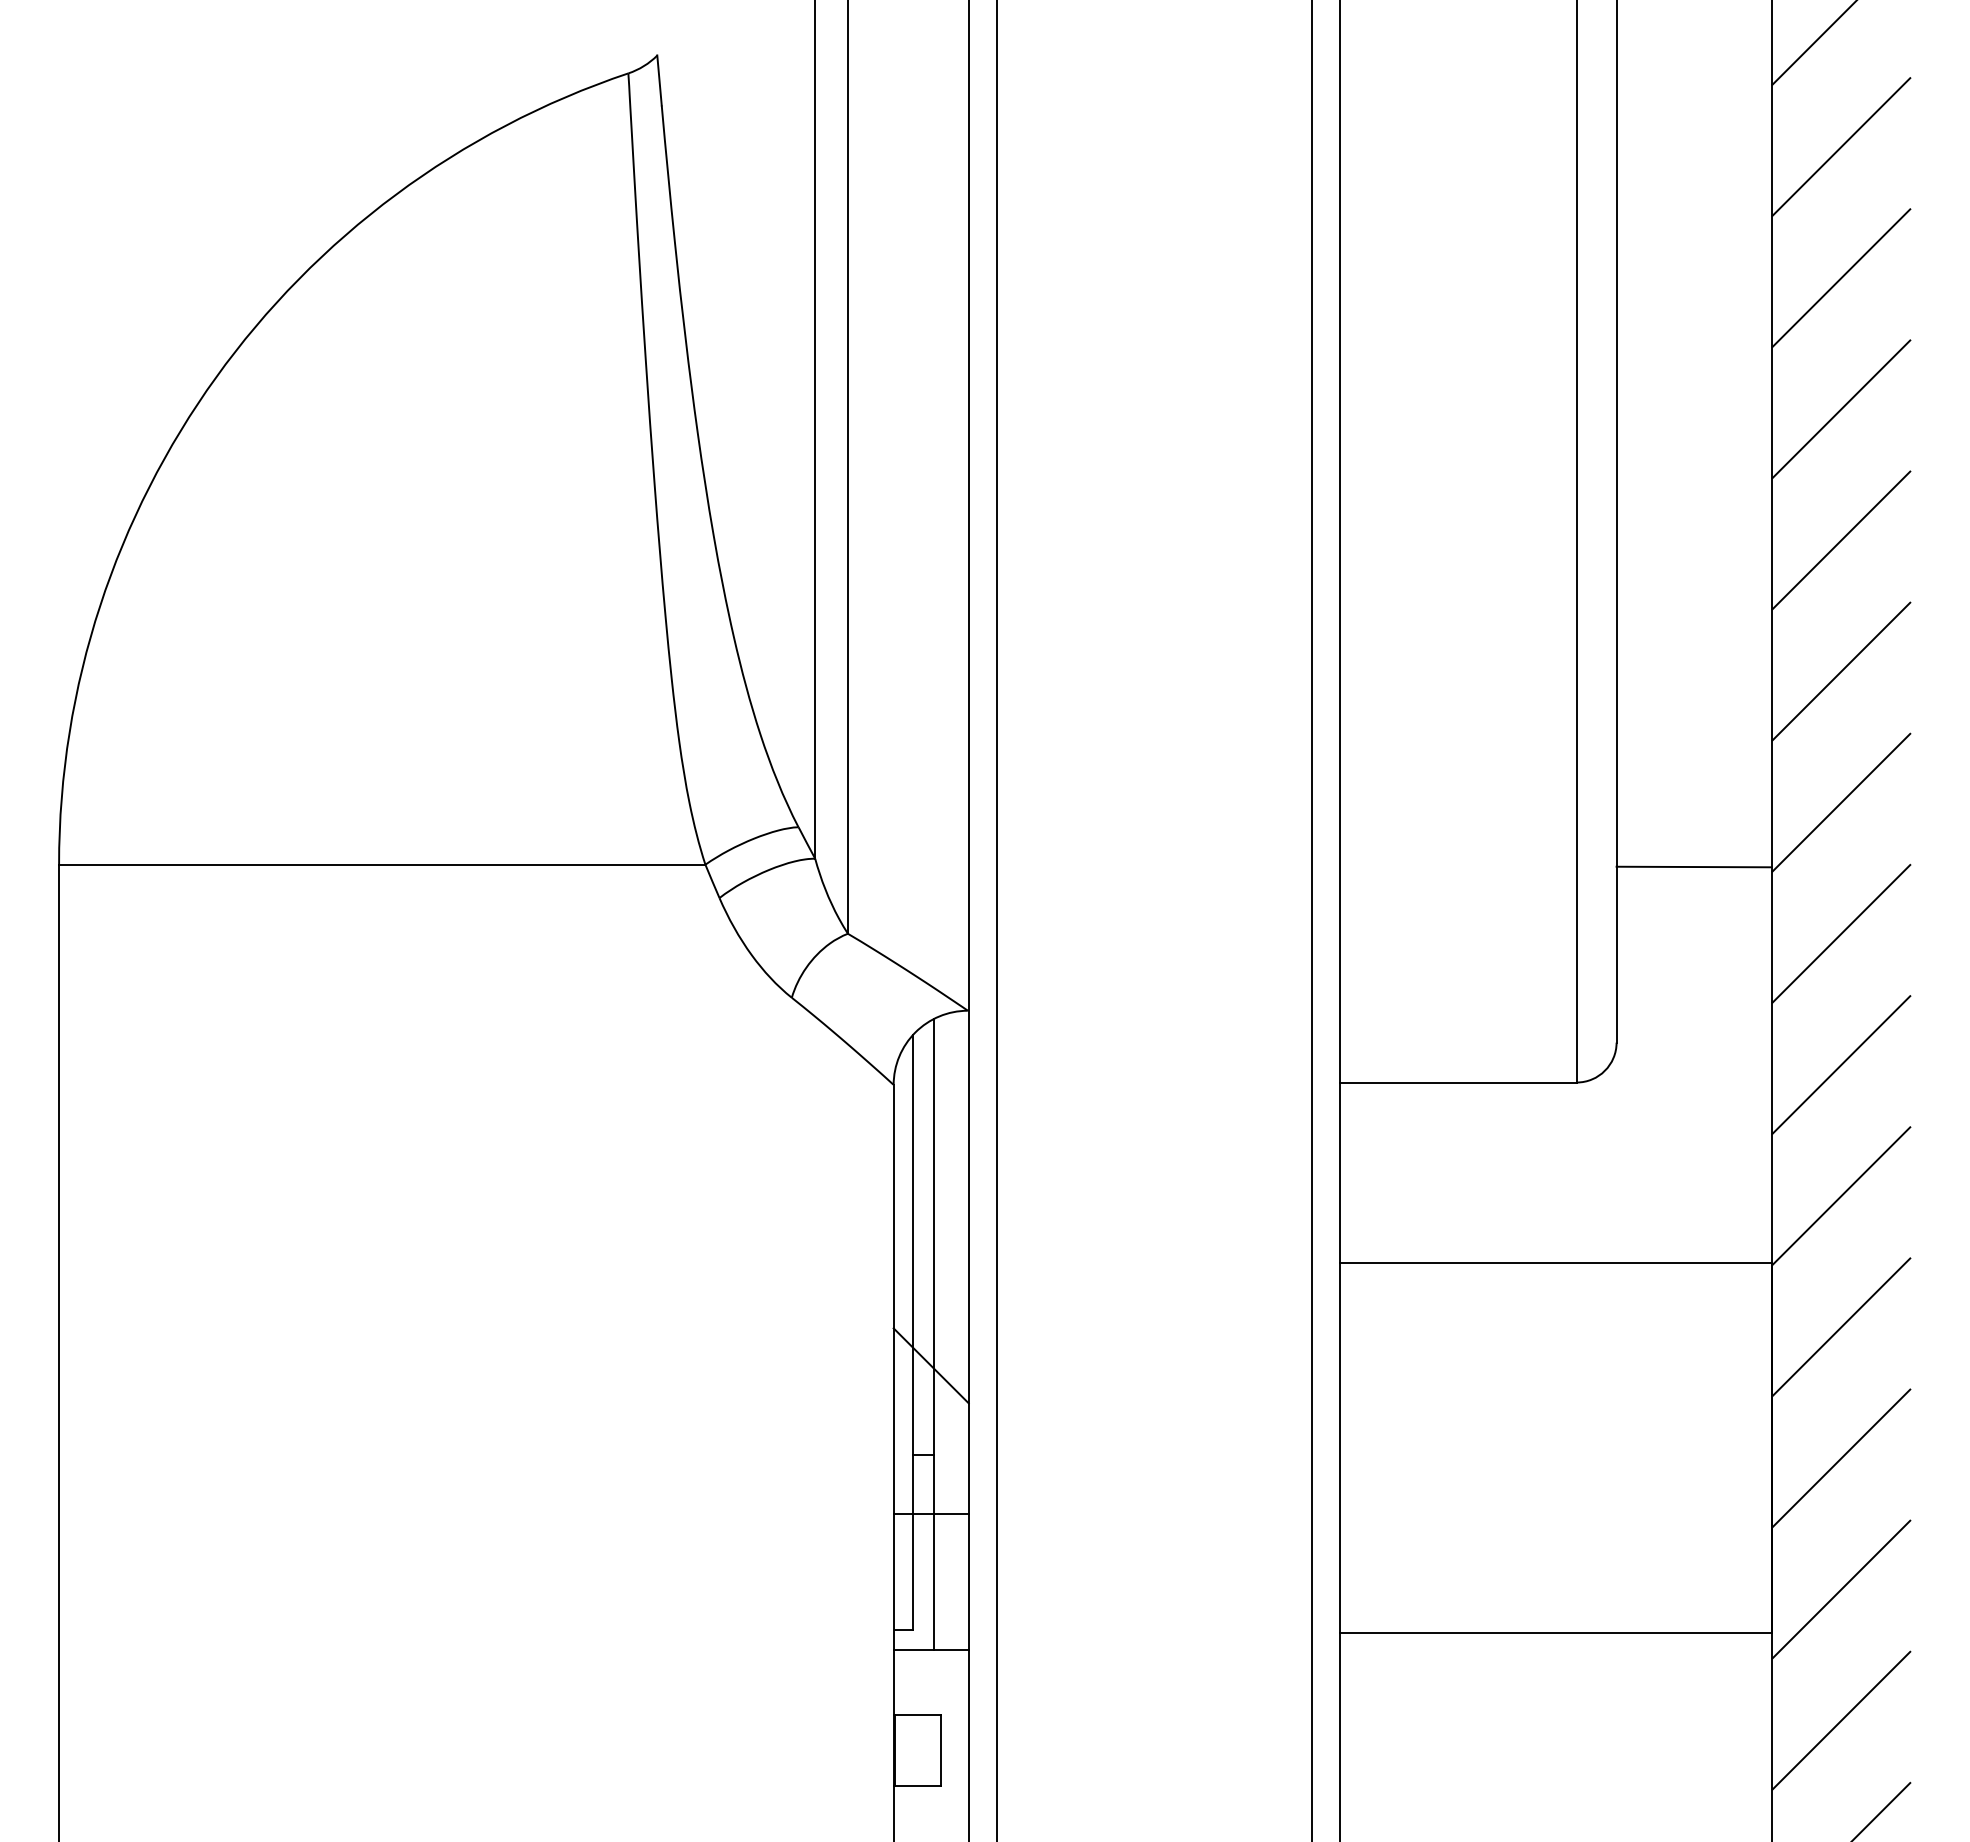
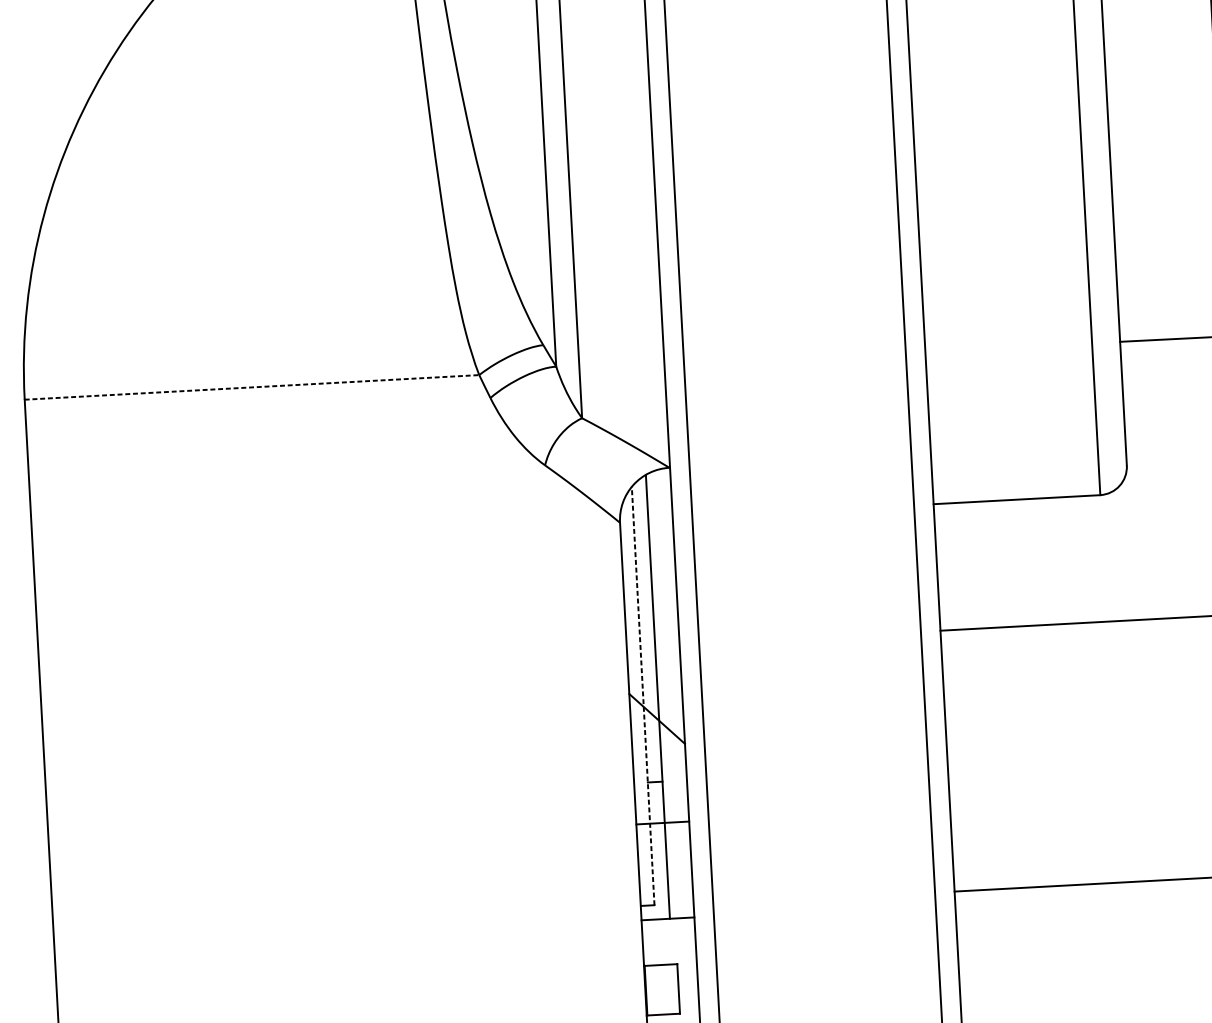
line: (382, 864) -> (252, 387), solid -> dashed
line: (913, 1331) -> (643, 695), solid -> dashed

